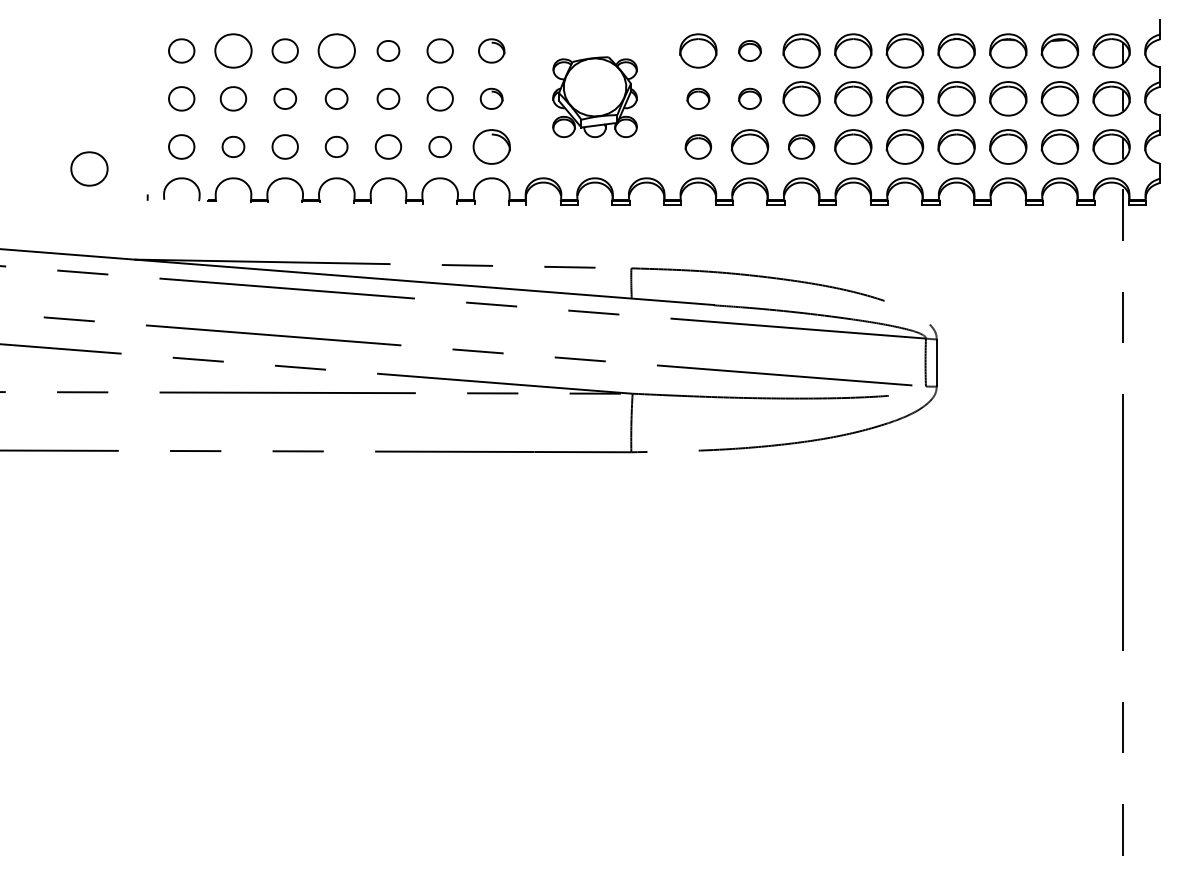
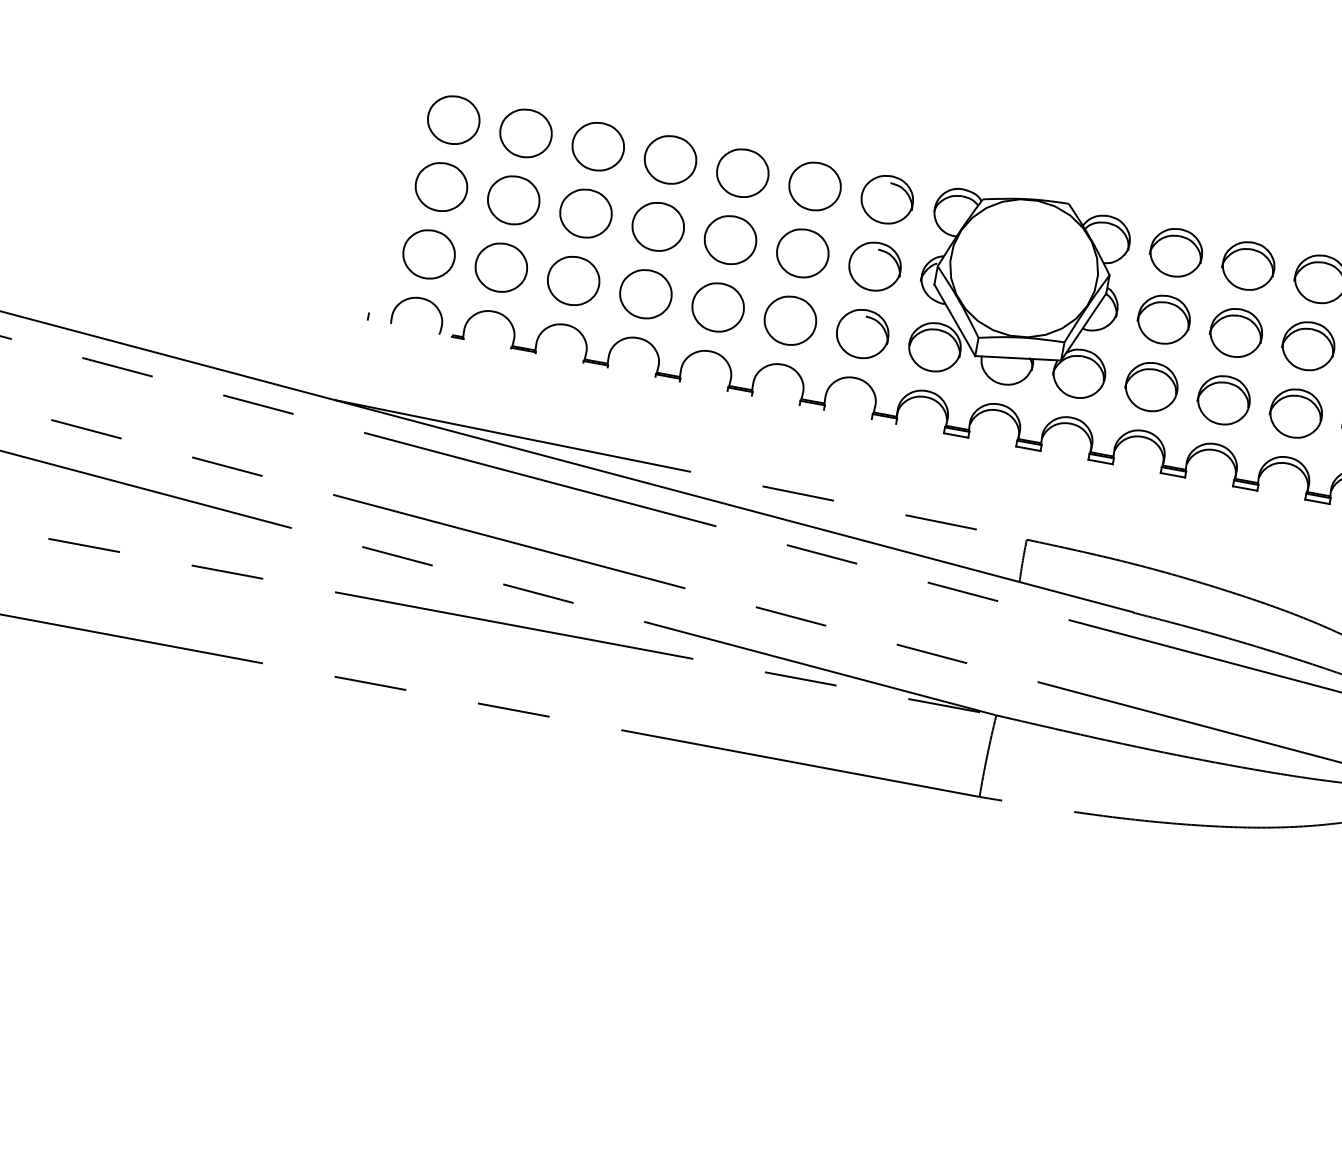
part: (181, 50) -> (453, 119), size x1.43
part: (285, 50) -> (598, 146), size x1.43
part: (388, 50) -> (742, 172), size x1.67
part: (440, 50) -> (815, 185), size x1.43
part: (491, 50) -> (887, 199), size x1.43
part: (749, 50) -> (1247, 265), size x1.67
part: (594, 96) -> (1019, 289), size x1.67
part: (181, 98) -> (441, 186), size x1.43
part: (233, 98) -> (513, 199), size x1.43
part: (285, 98) -> (586, 213), size x1.67
part: (336, 98) -> (657, 226), size x1.67
part: (388, 98) -> (730, 239), size x1.67
part: (440, 98) -> (803, 253), size x1.43
part: (491, 98) -> (874, 266), size x1.67
part: (698, 98) -> (1164, 319), size x1.67
part: (749, 98) -> (1235, 332), size x1.67
part: (181, 146) -> (428, 253), size x1.43
part: (233, 146) -> (501, 267), size x1.67
part: (285, 146) -> (574, 280), size x1.43
part: (336, 146) -> (645, 293), size x1.67
part: (388, 146) -> (718, 306), size x1.43
part: (440, 146) -> (791, 320), size x1.67
part: (698, 146) -> (1151, 386), size x1.43
part: (801, 146) -> (1296, 412), size x1.43
part: (89, 168) -> (294, 260), removed

